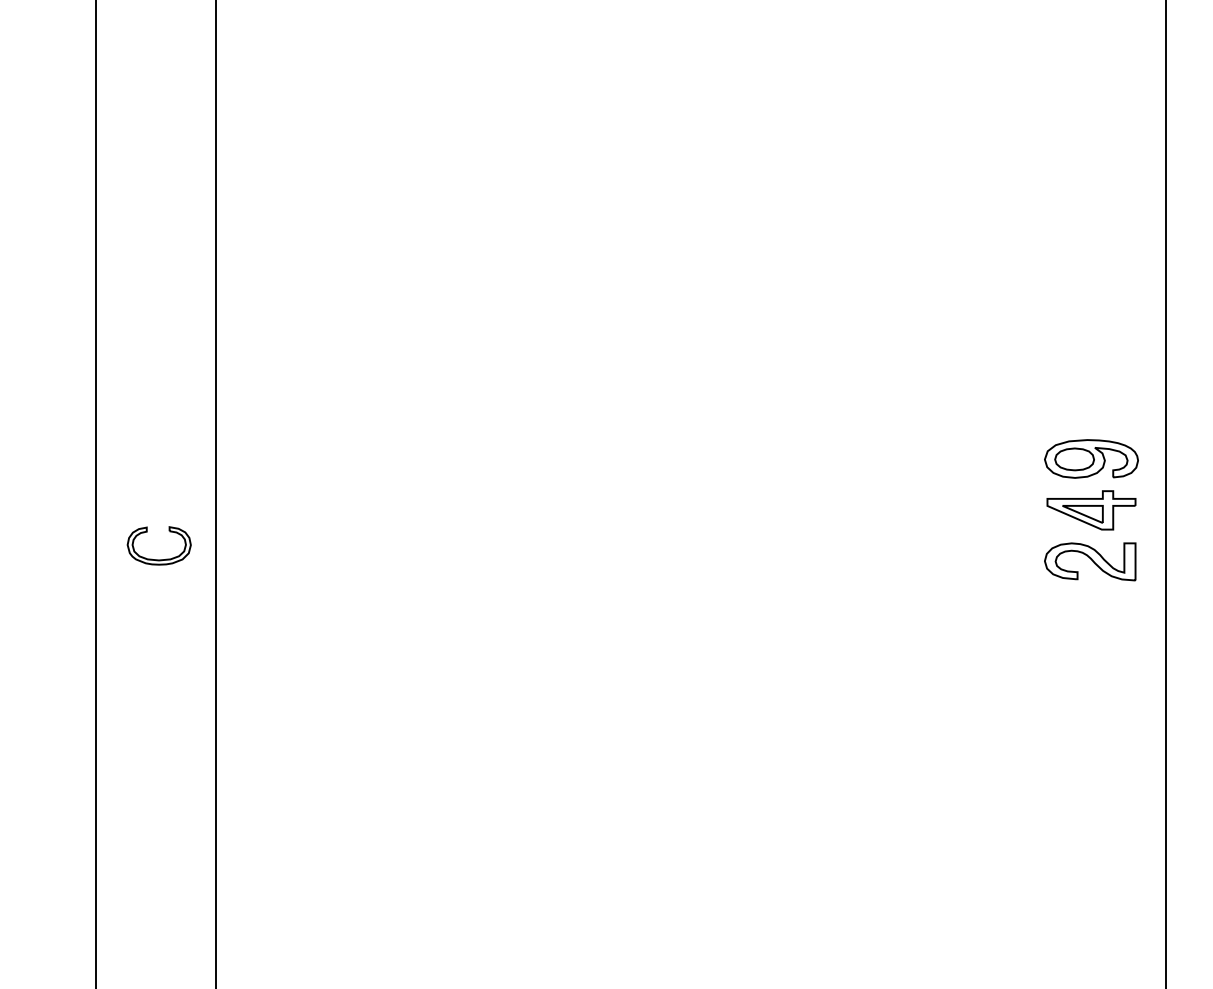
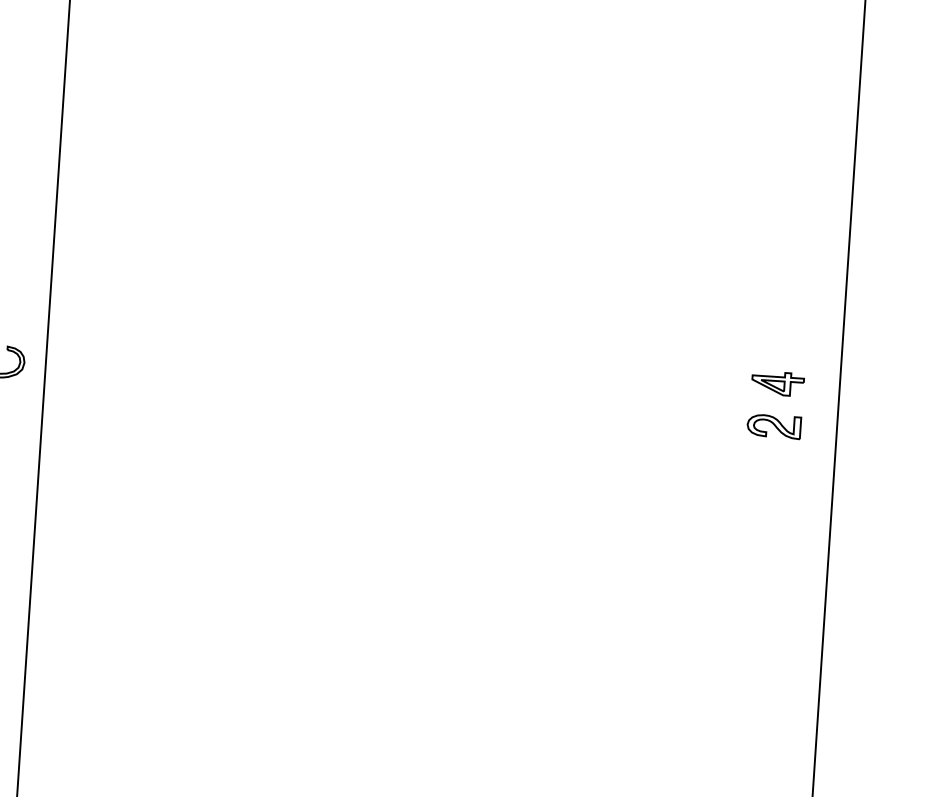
part: (1091, 458) -> (780, 340), removed
part: (1091, 510) -> (777, 383), size x0.7
part: (1090, 561) -> (774, 426), size x0.7

